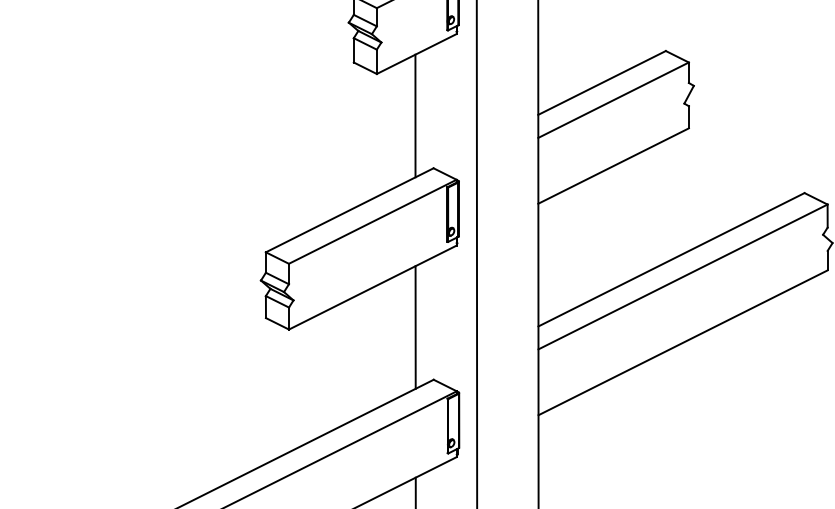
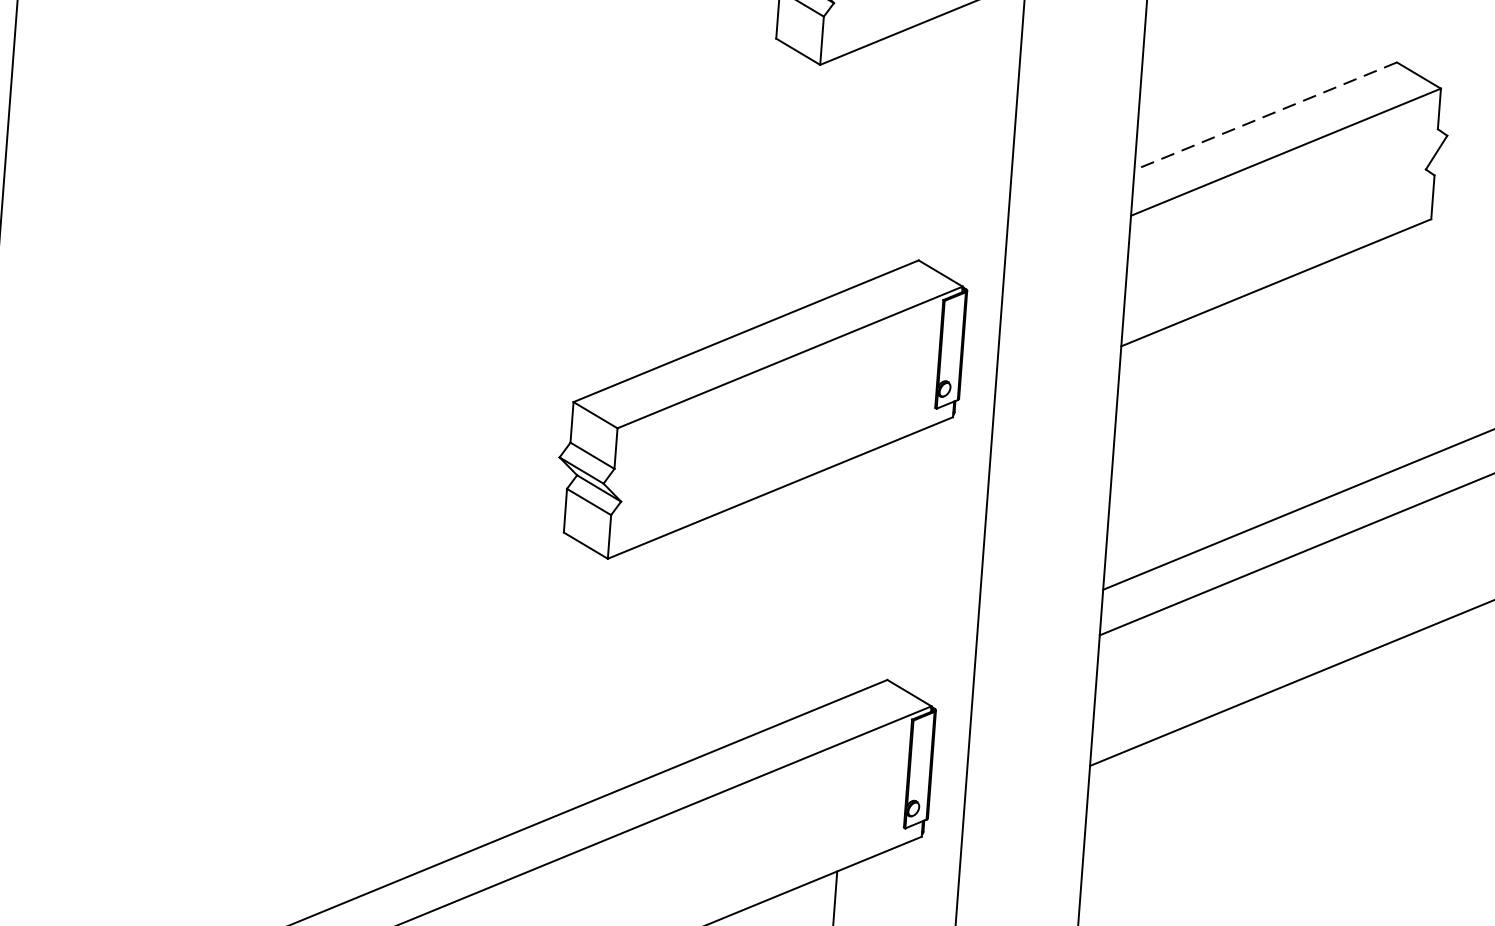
line: (601, 83) -> (1264, 117), solid -> dashed
line: (415, 115) -> (890, 152), removed
line: (415, 327) -> (859, 573), removed

